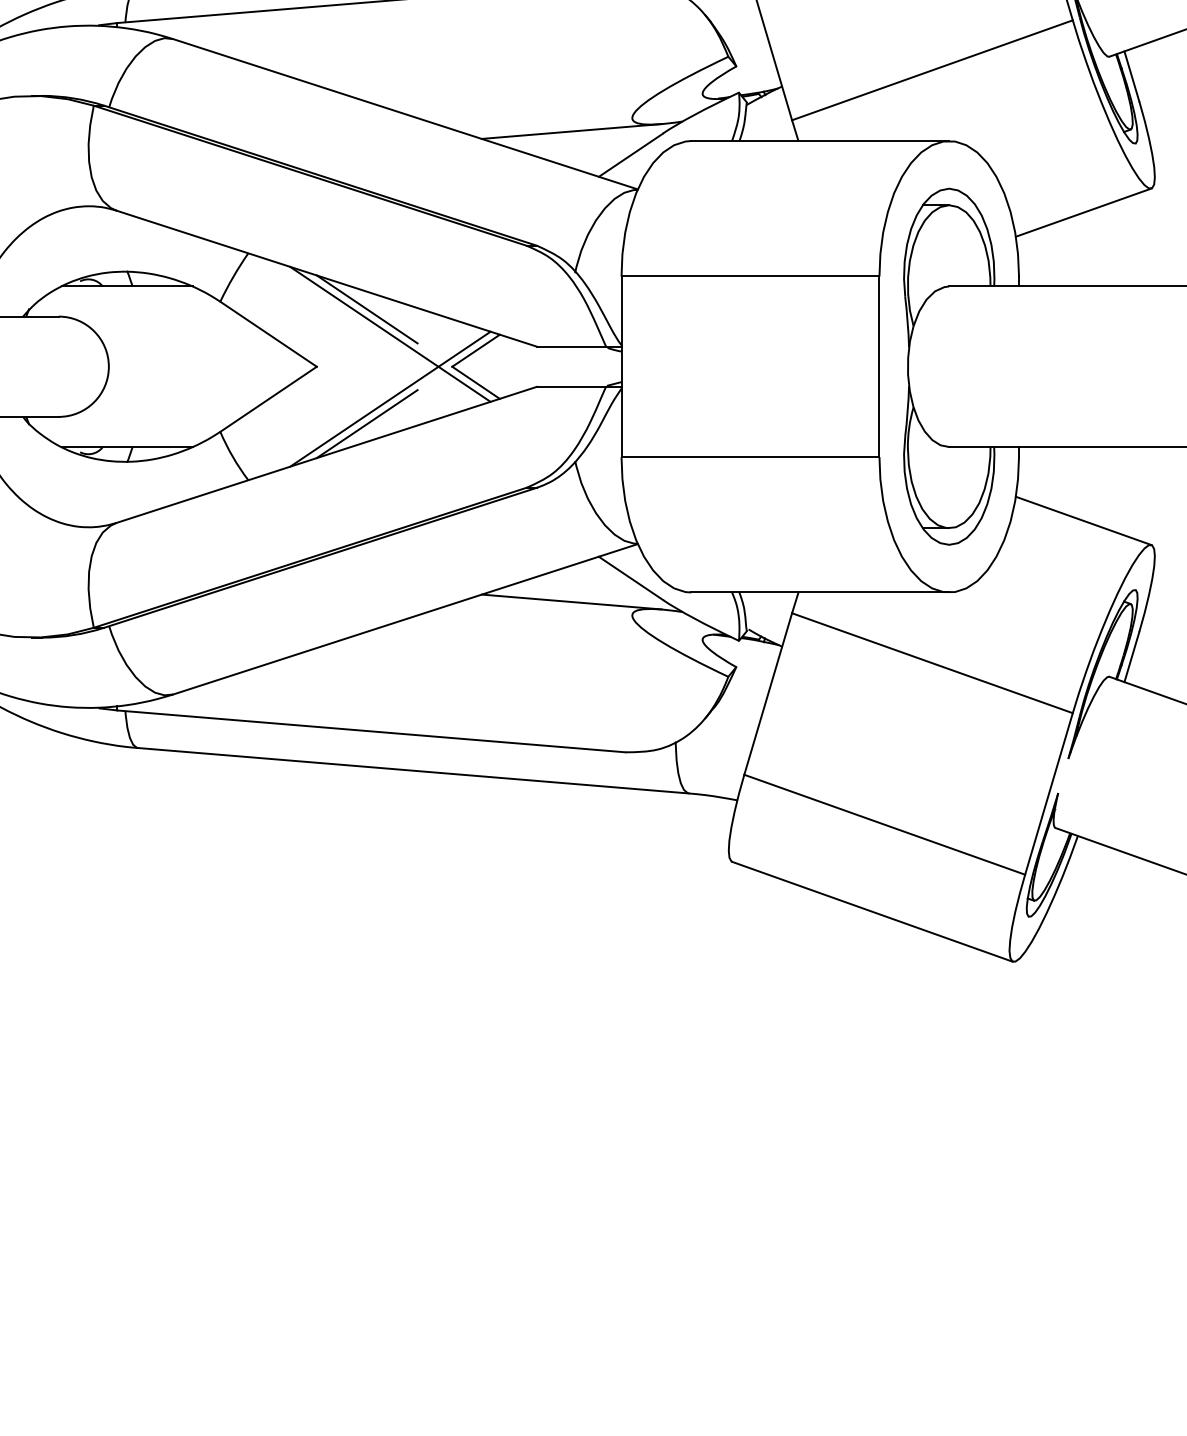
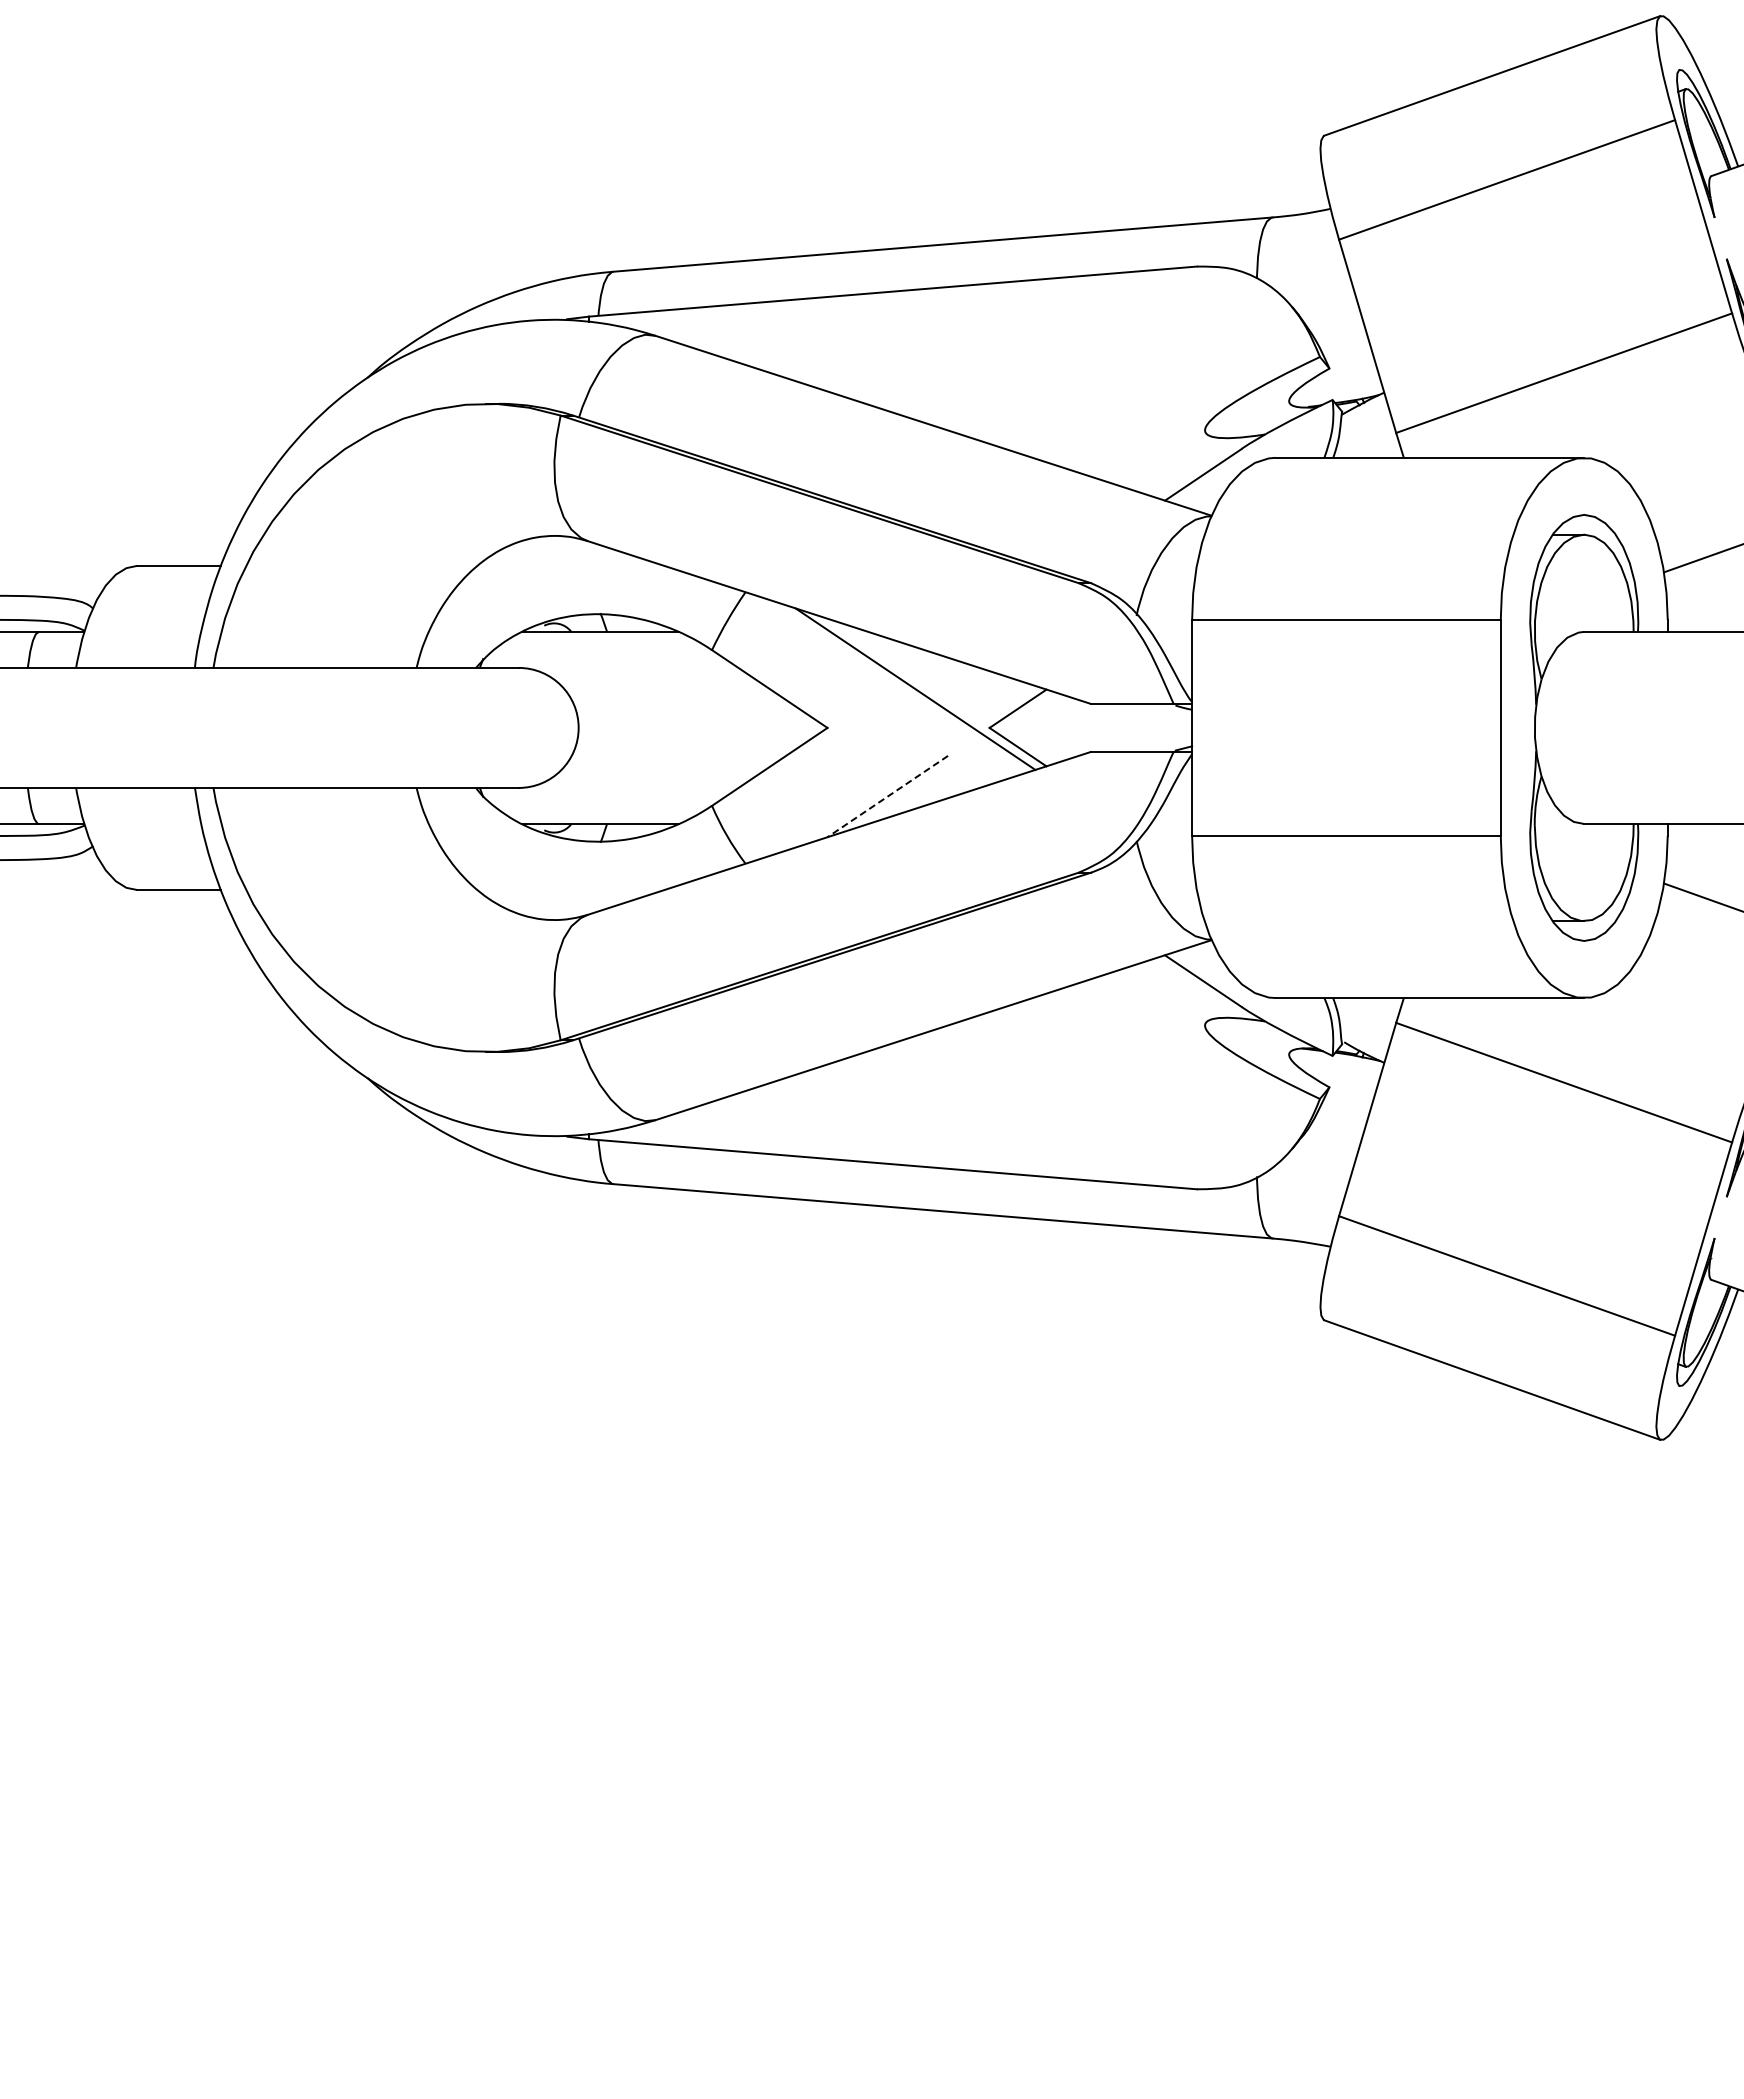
line: (571, 131) -> (1132, 446), removed
line: (366, 308) -> (887, 658), removed
line: (390, 398) -> (915, 766), removed
line: (366, 424) -> (887, 796), solid -> dashed
line: (571, 602) -> (1132, 1009), removed

